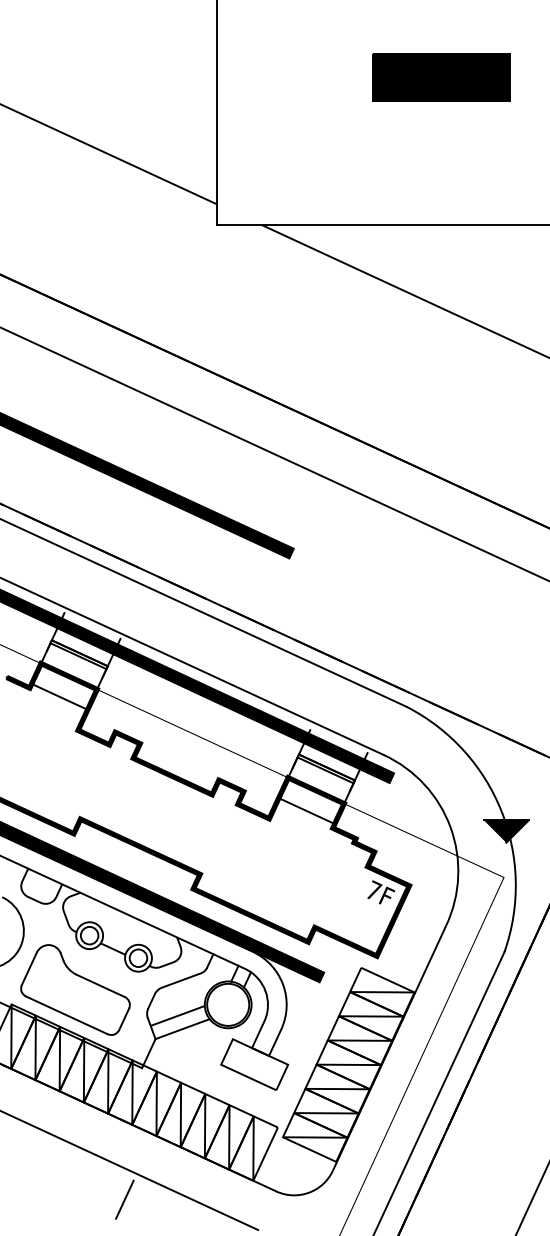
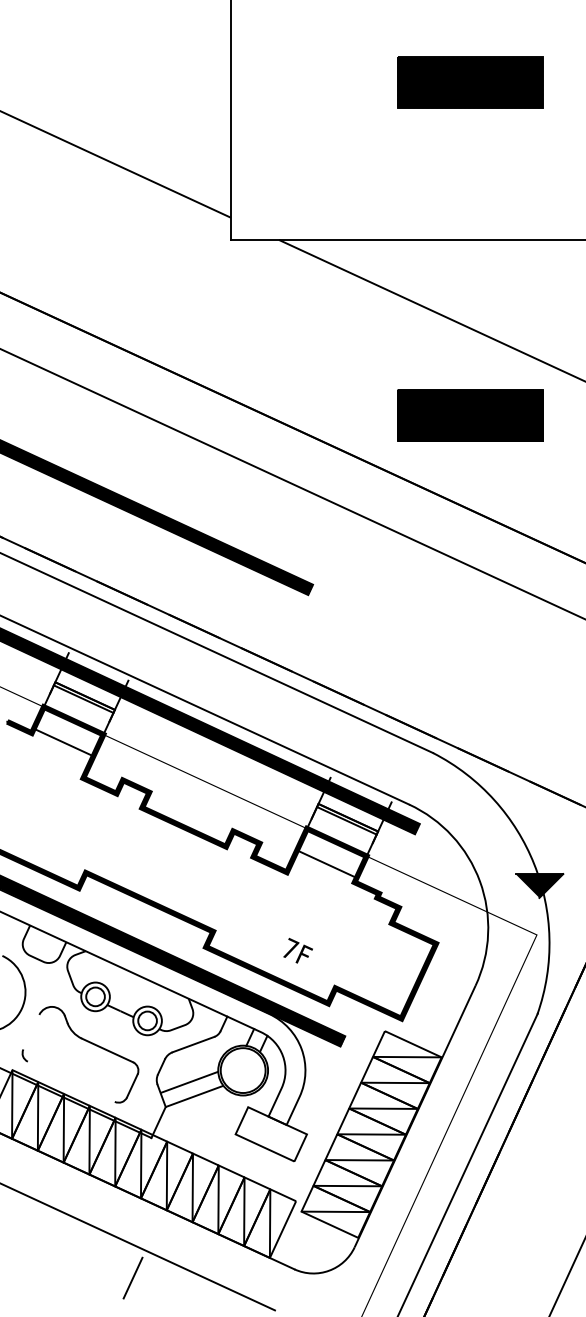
part: (441, 389) -> (470, 415), added
text: (380, 892) -> (297, 950), moved
line: (29, 968) -> (31, 1031), removed
line: (66, 1015) -> (70, 1081), removed

